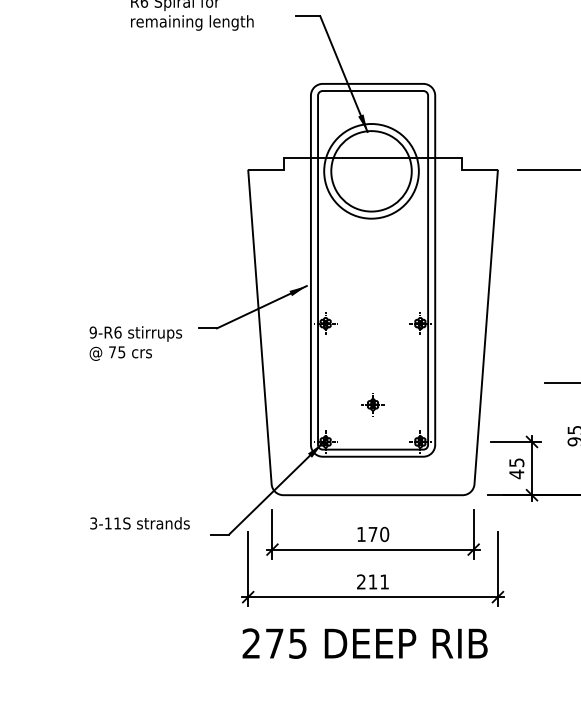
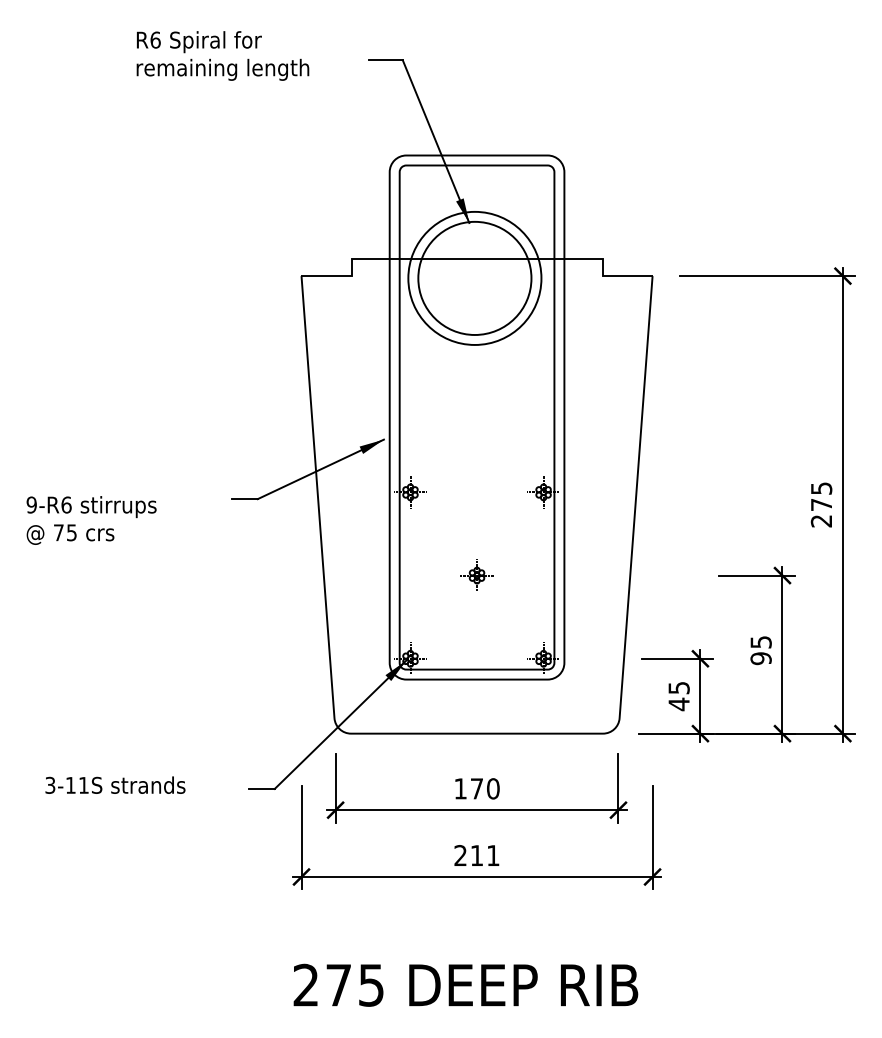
text: (135, 343) -> (91, 520), moved
part: (372, 404) -> (476, 574), moved
text: (140, 522) -> (115, 784), moved
text: (364, 643) -> (465, 984), moved

